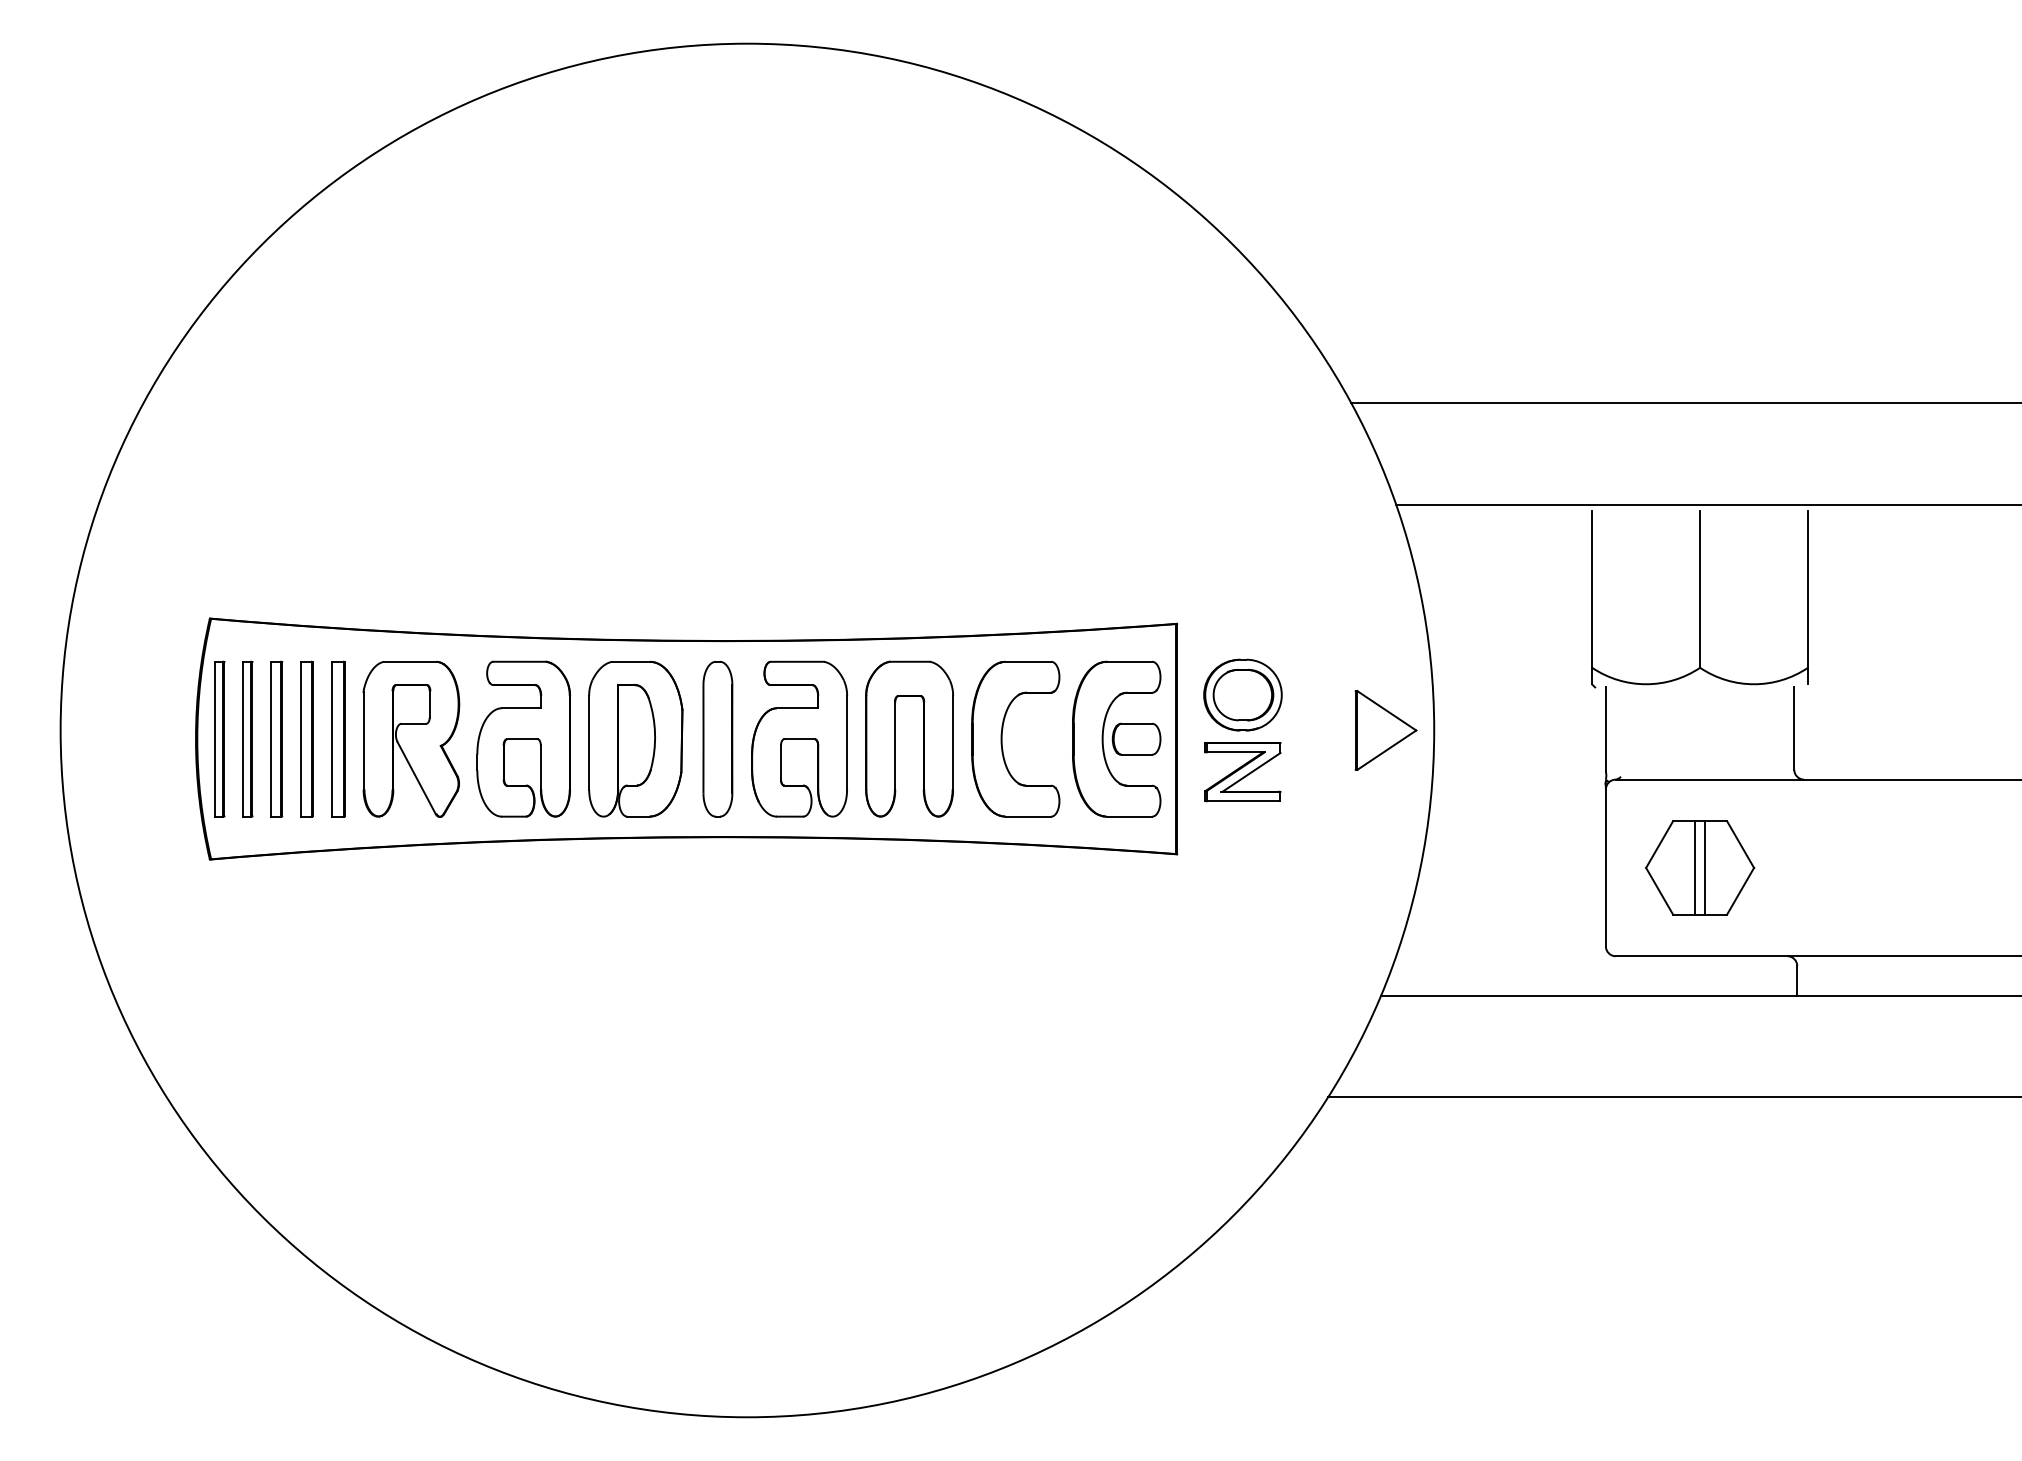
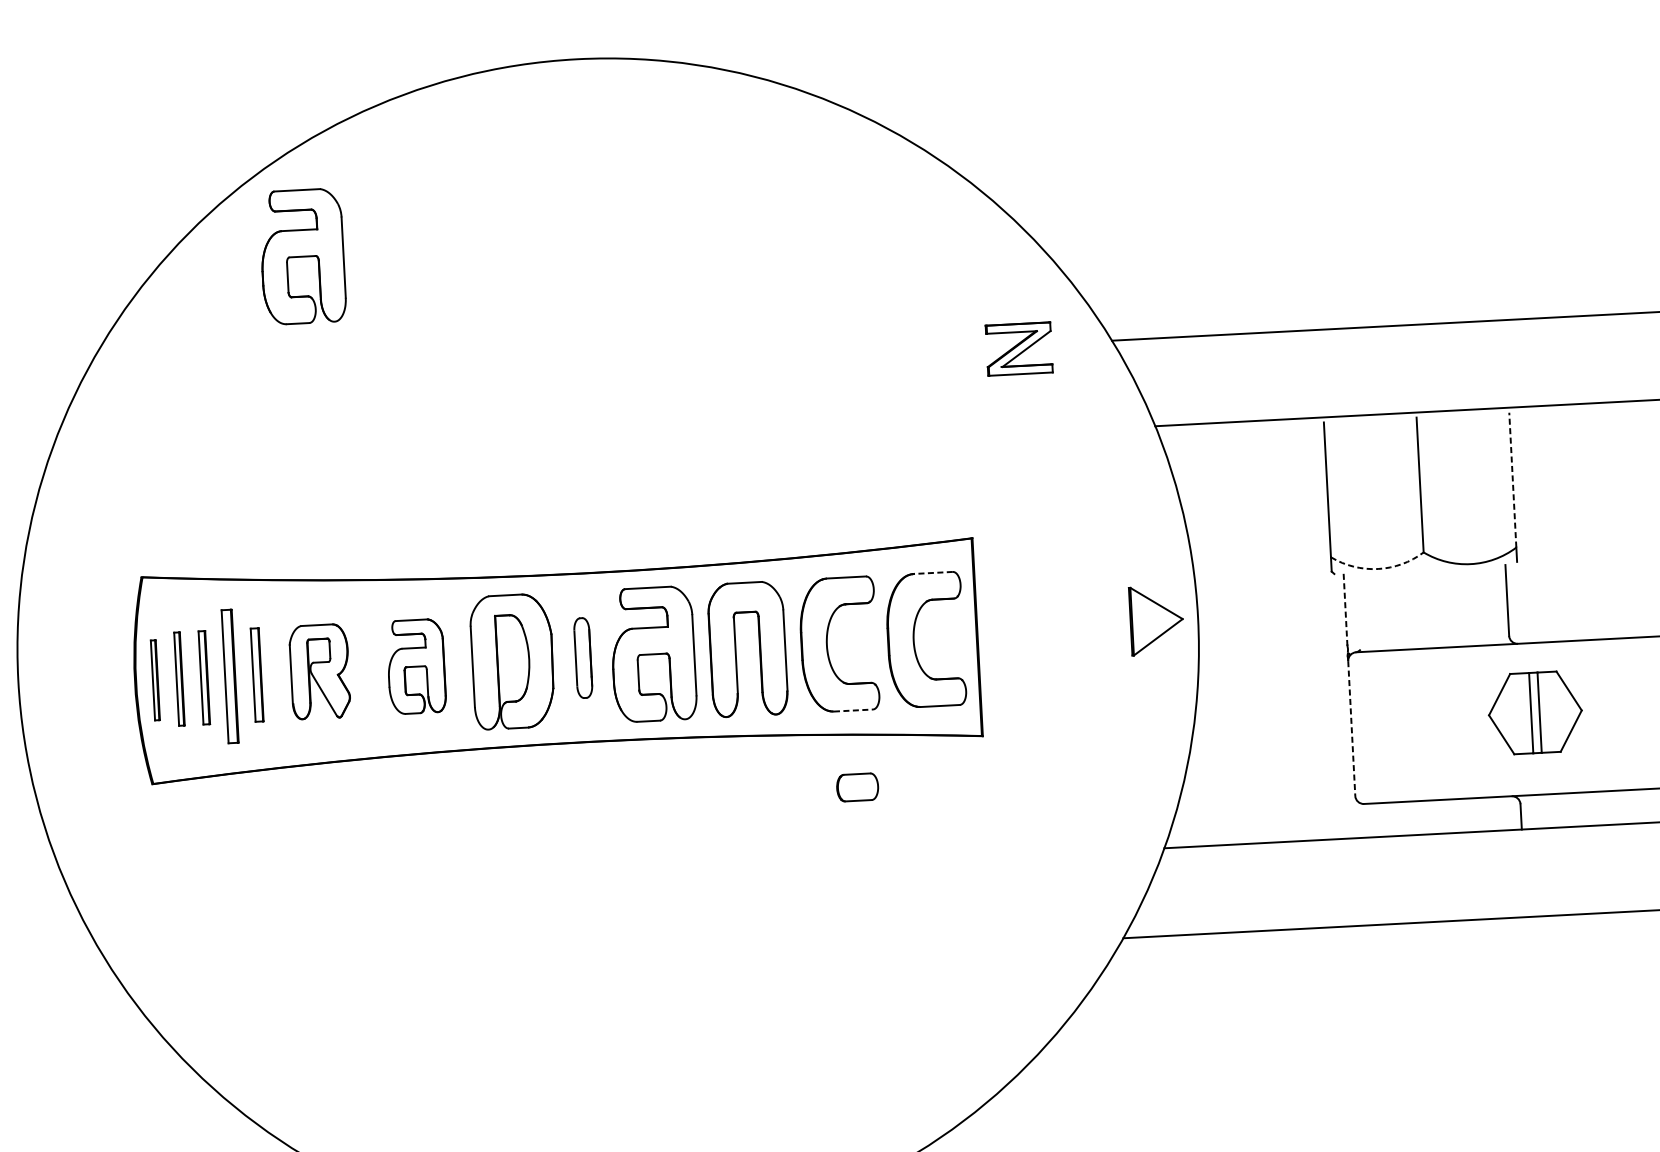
part: (416, 255) -> (302, 256), added
line: (1808, 588) -> (1513, 479), solid -> dashed
line: (1129, 661) -> (933, 572), solid -> dashed
arc: (1646, 684) -> (1378, 569), solid -> dashed
part: (1242, 694) -> (1031, 595), removed
line: (1605, 729) -> (1345, 609), solid -> dashed
part: (219, 738) -> (155, 679), size x0.6
part: (247, 738) -> (179, 678), size x0.7
part: (276, 738) -> (204, 677), size x0.7
part: (338, 738) -> (257, 674), size x0.7
part: (411, 738) -> (320, 671), size x0.7
part: (523, 738) -> (416, 666), size x0.7
part: (1136, 738) -> (857, 786), moved
part: (717, 739) -> (582, 658), size x0.6
part: (1242, 772) -> (1018, 349), moved
line: (1028, 816) -> (853, 710), solid -> dashed
part: (1700, 867) -> (1535, 712), moved
line: (1605, 868) -> (1351, 729), solid -> dashed

